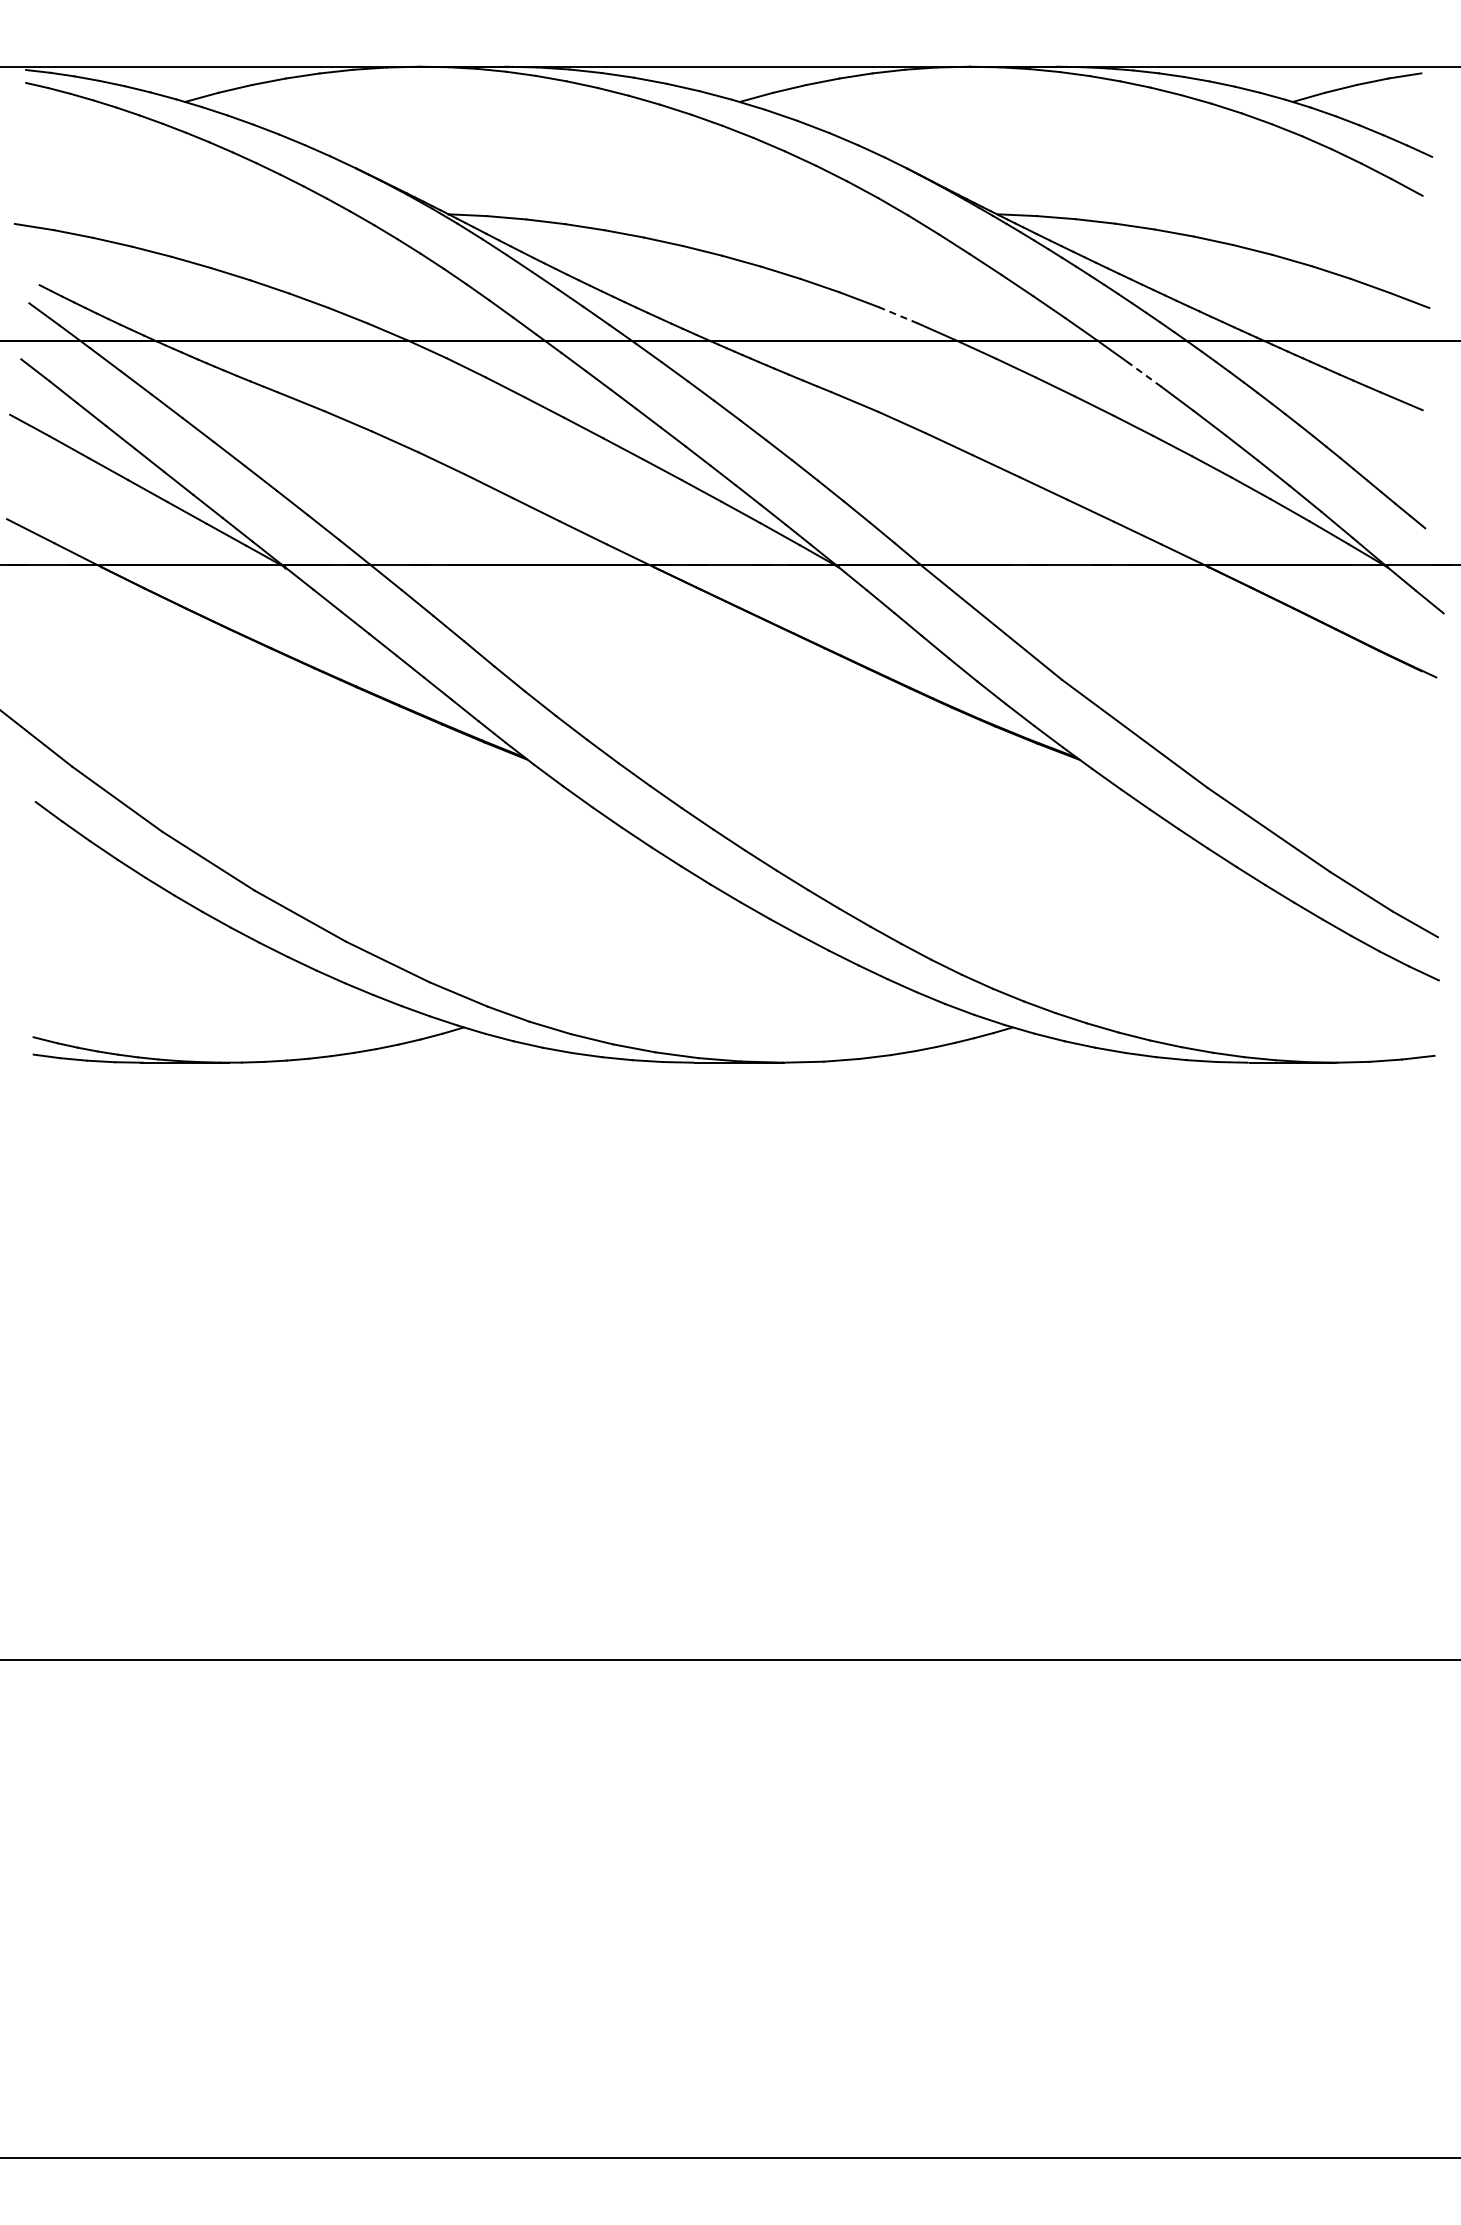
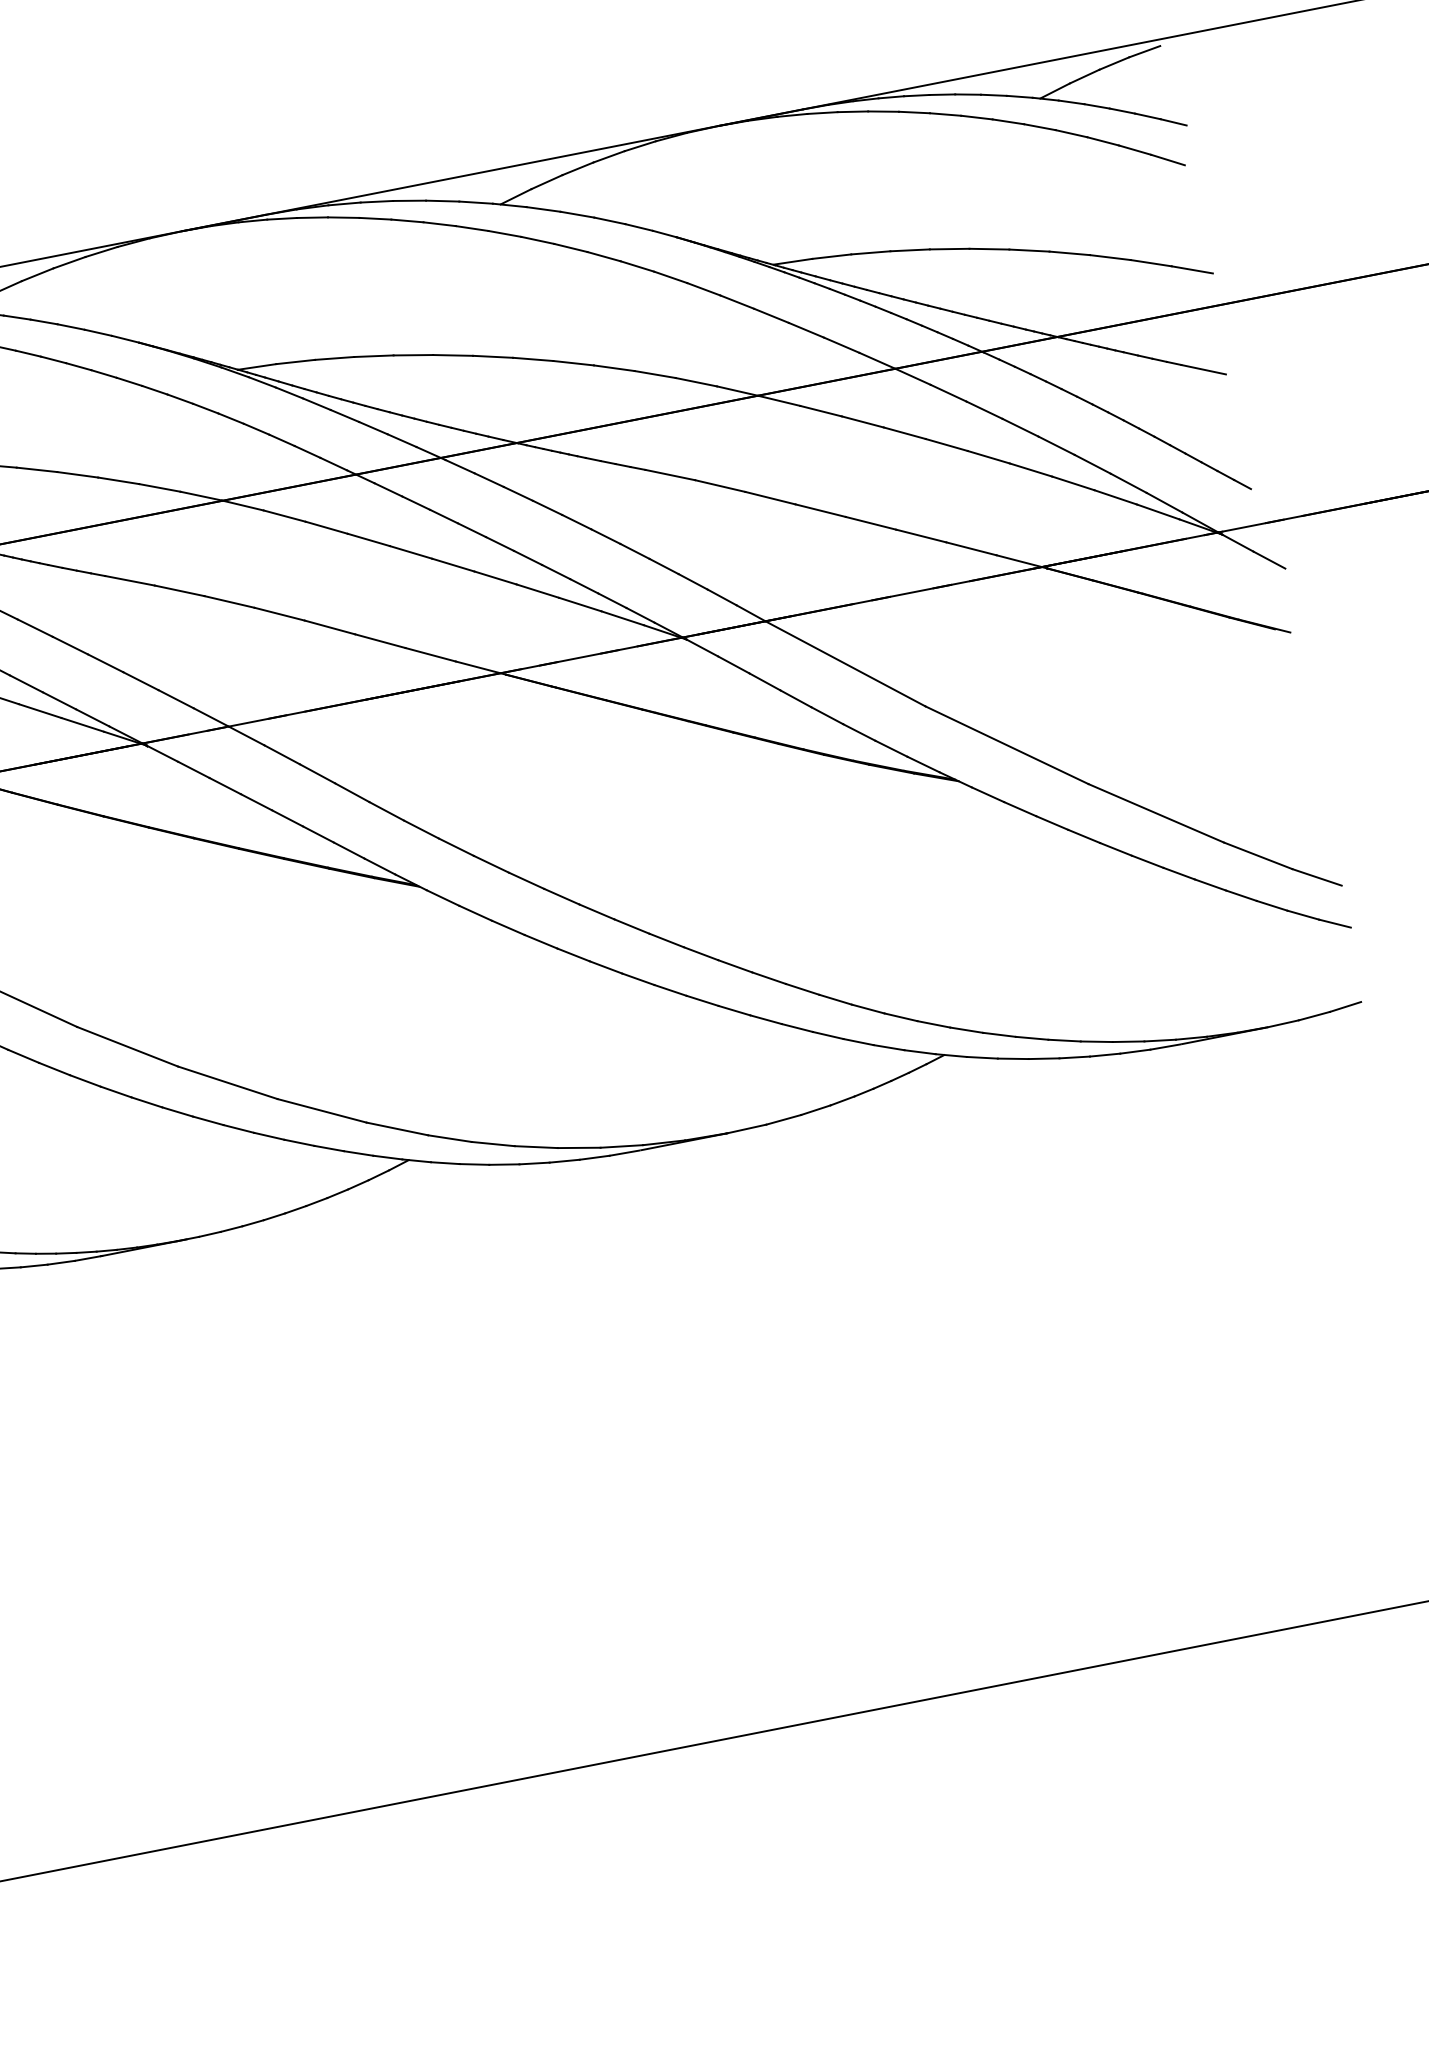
line: (898, 315) -> (696, 382), dashed -> solid
line: (1145, 375) -> (948, 393), dashed -> solid

